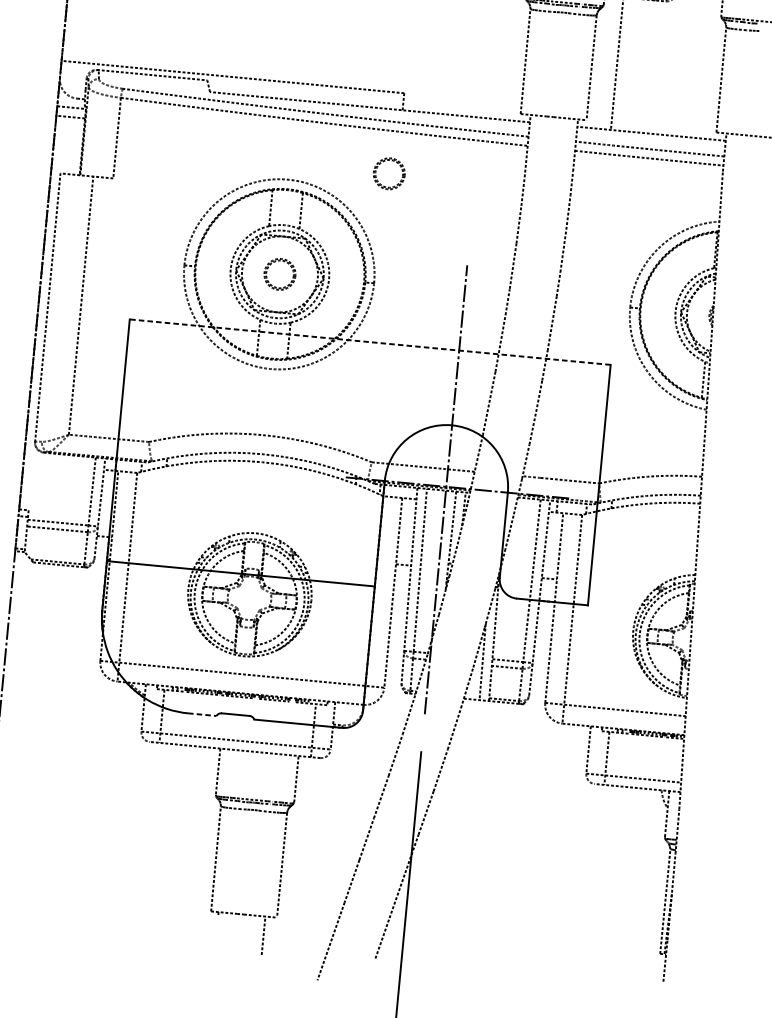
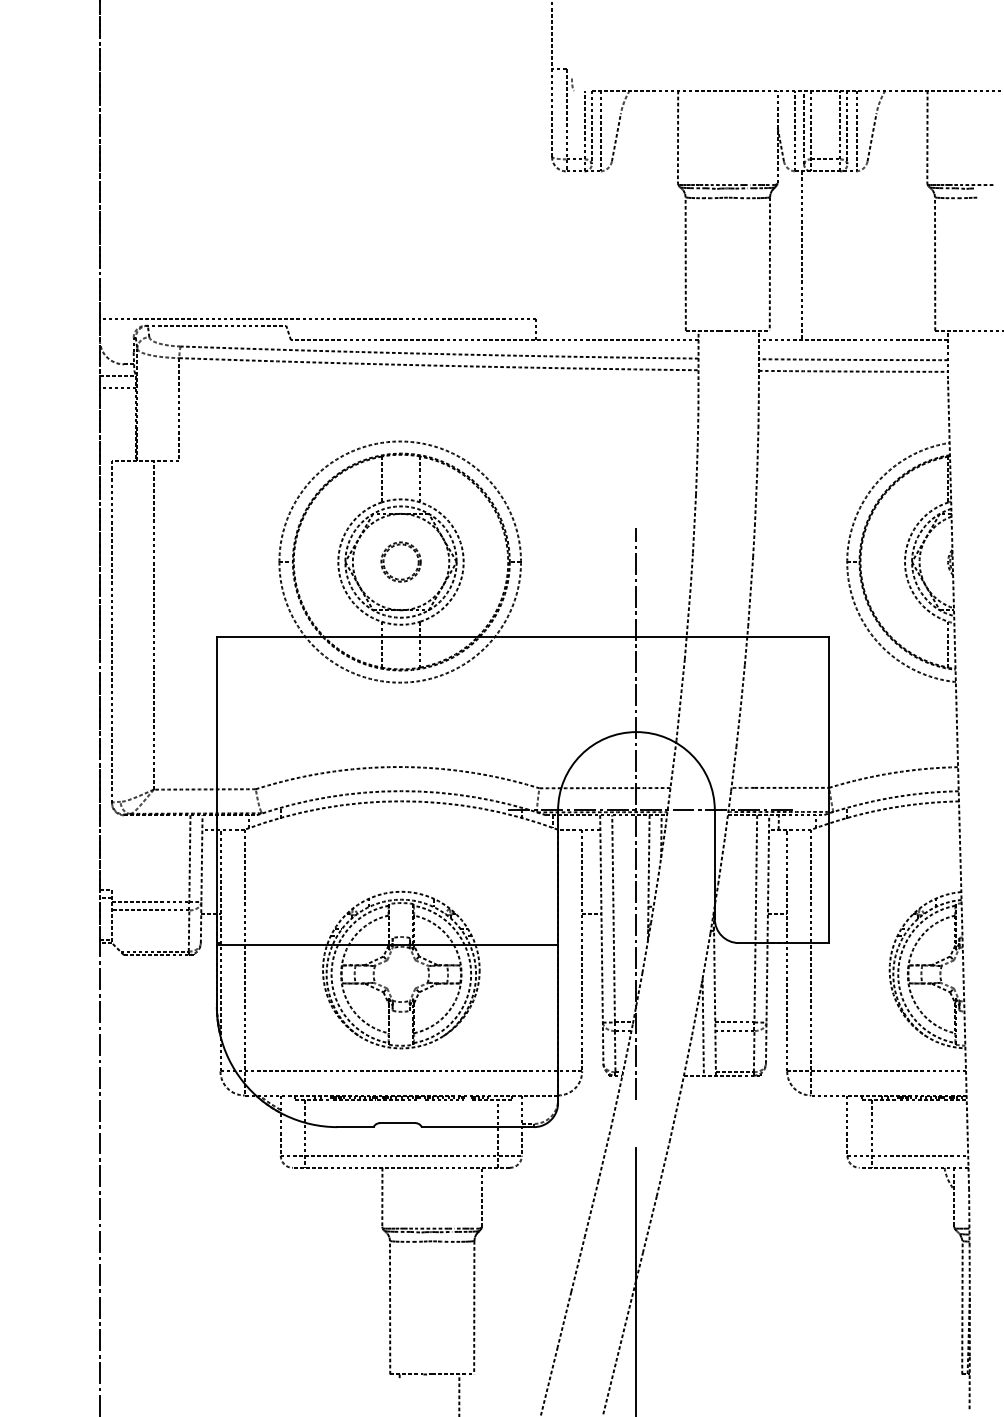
part: (381, 163) -> (515, 410), removed
line: (369, 341) -> (522, 636), dashed -> solid
line: (202, 715) -> (356, 1127), dashed -> solid

